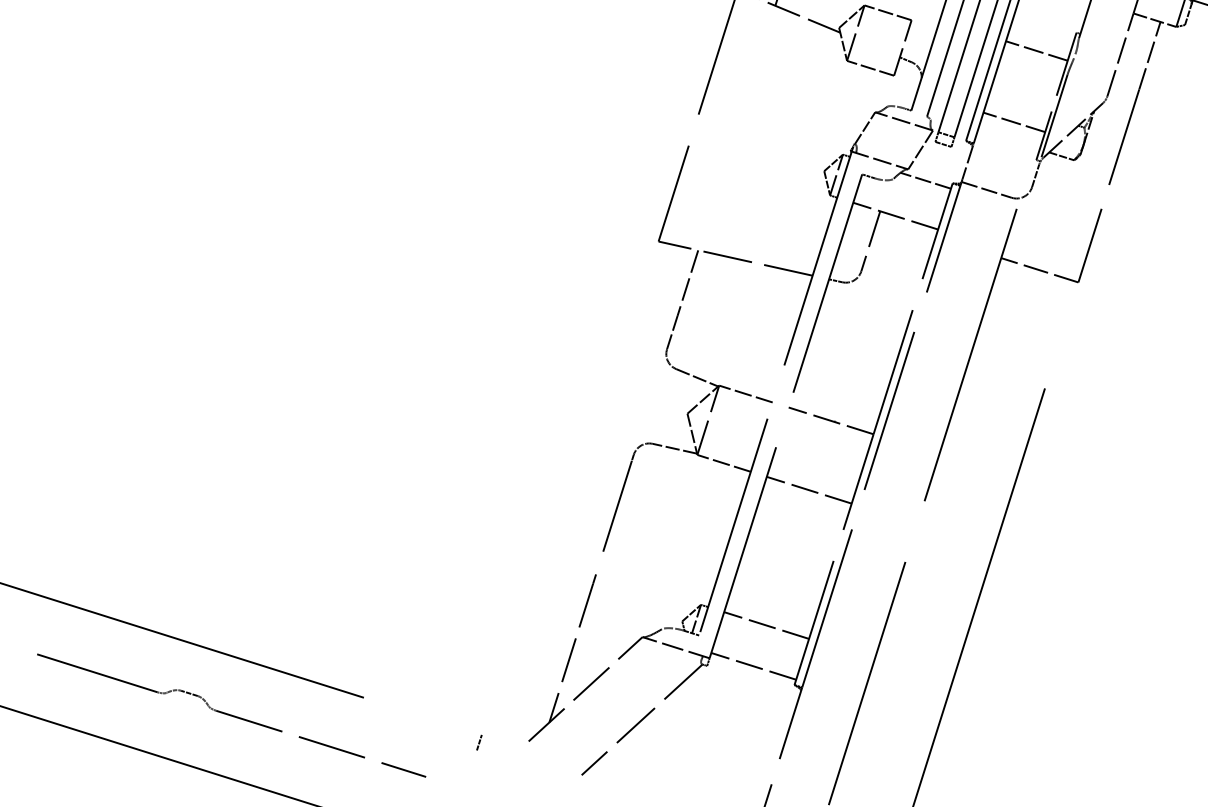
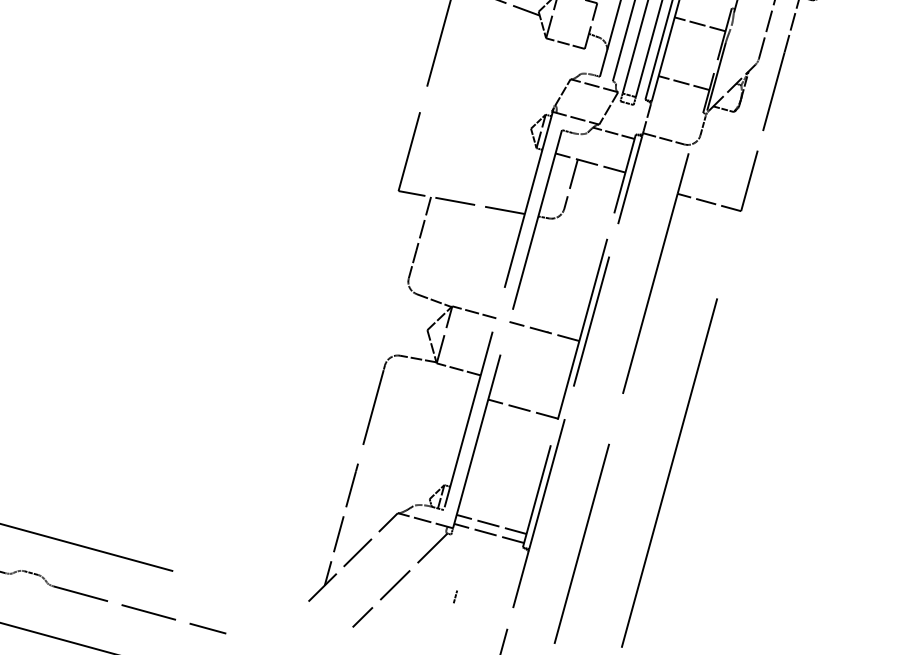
line: (808, 489) -> (522, 408), moved
line: (766, 625) -> (491, 524), moved
line: (479, 742) -> (455, 596), moved

